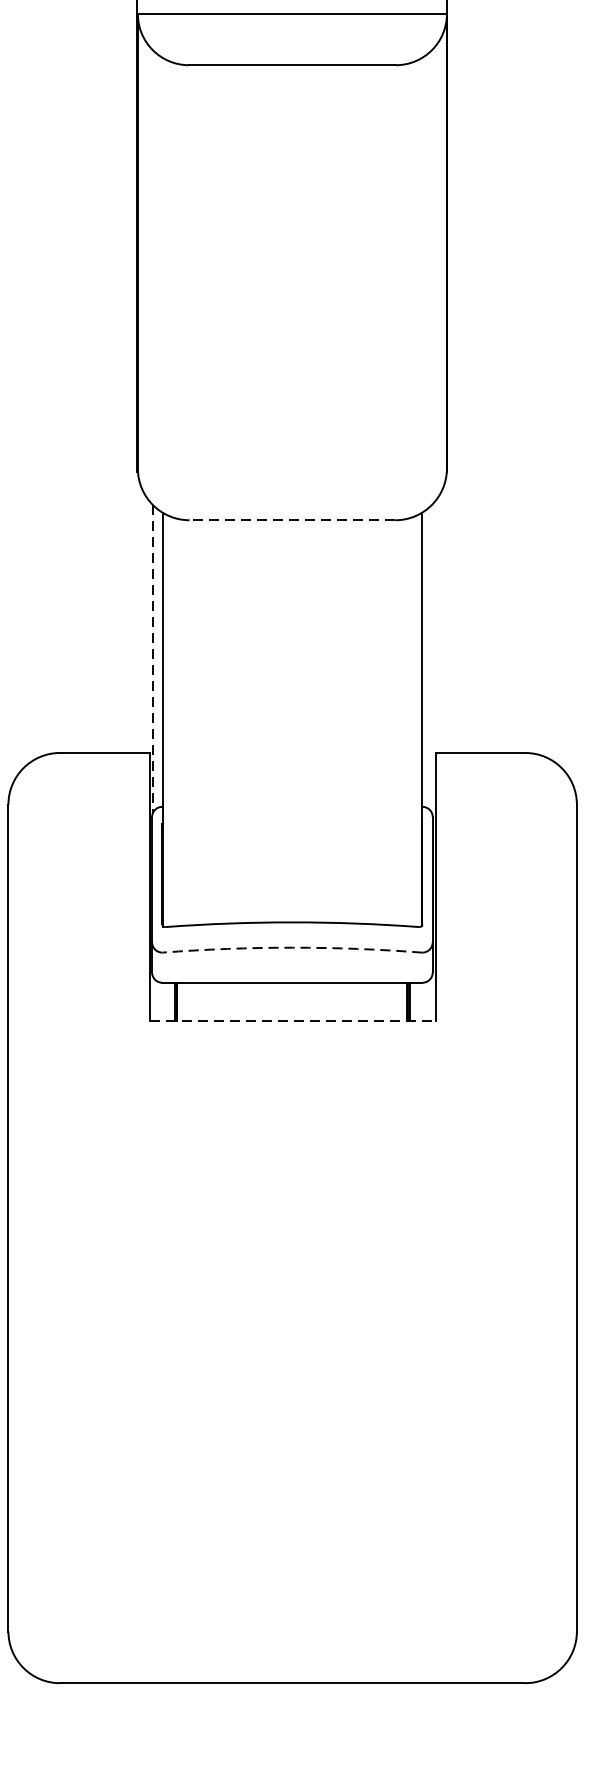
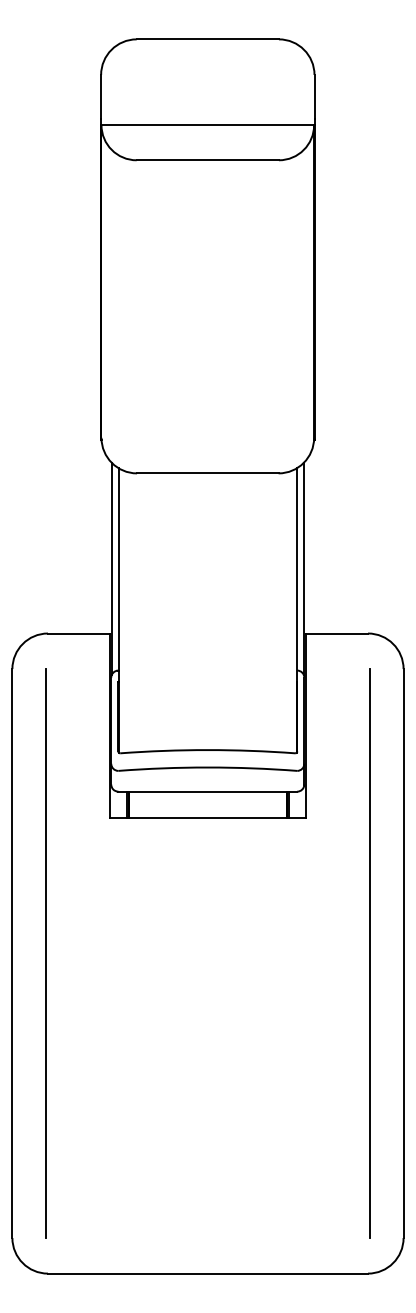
line: (291, 520) -> (207, 473), dashed -> solid
line: (431, 658) -> (303, 568), added
line: (152, 659) -> (111, 569), dashed -> solid
arc: (291, 947) -> (207, 767), dashed -> solid
line: (293, 1021) -> (208, 818), dashed -> solid
line: (57, 1217) -> (46, 953), added
line: (527, 1217) -> (369, 953), added

